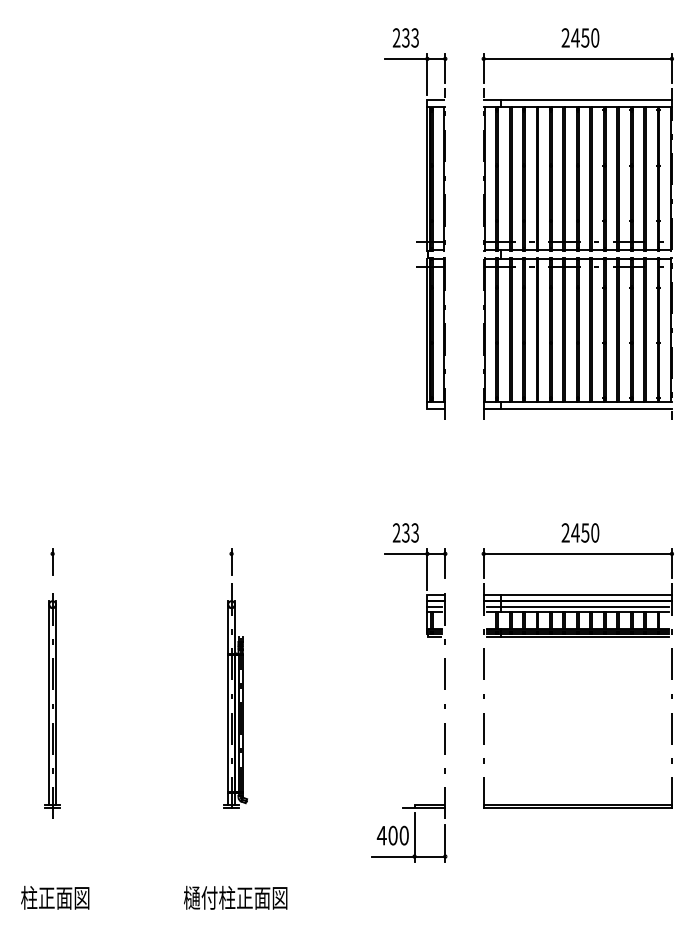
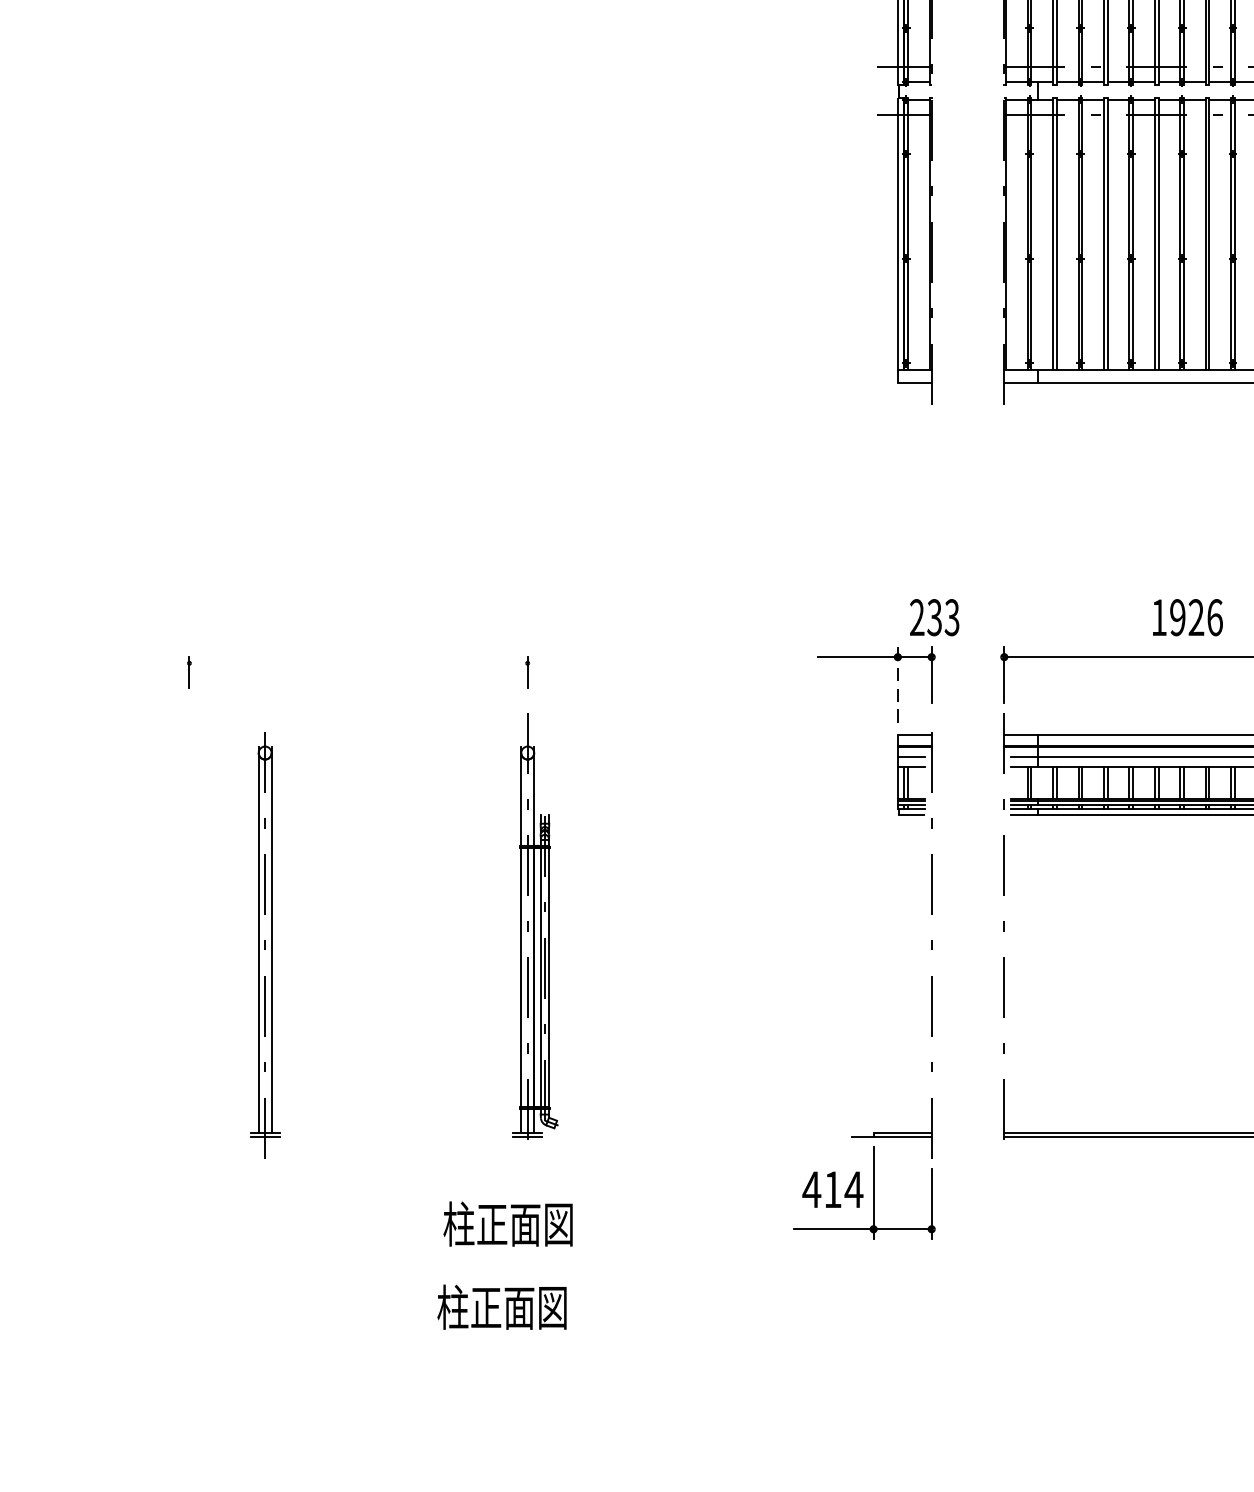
text: (405, 532) -> (933, 616), moved
text: (580, 532) -> (1187, 616), 2450 -> 1926
part: (52, 561) -> (189, 671), size x0.6
part: (231, 561) -> (527, 671), size x0.6
line: (427, 569) -> (898, 686), solid -> dashed
part: (52, 705) -> (264, 943), moved
text: (398, 835) -> (843, 1189), 400 -> 414
text: (55, 897) -> (508, 1223), moved
text: (235, 897) -> (535, 1306), 樋付柱正面図 -> 柱正面図

